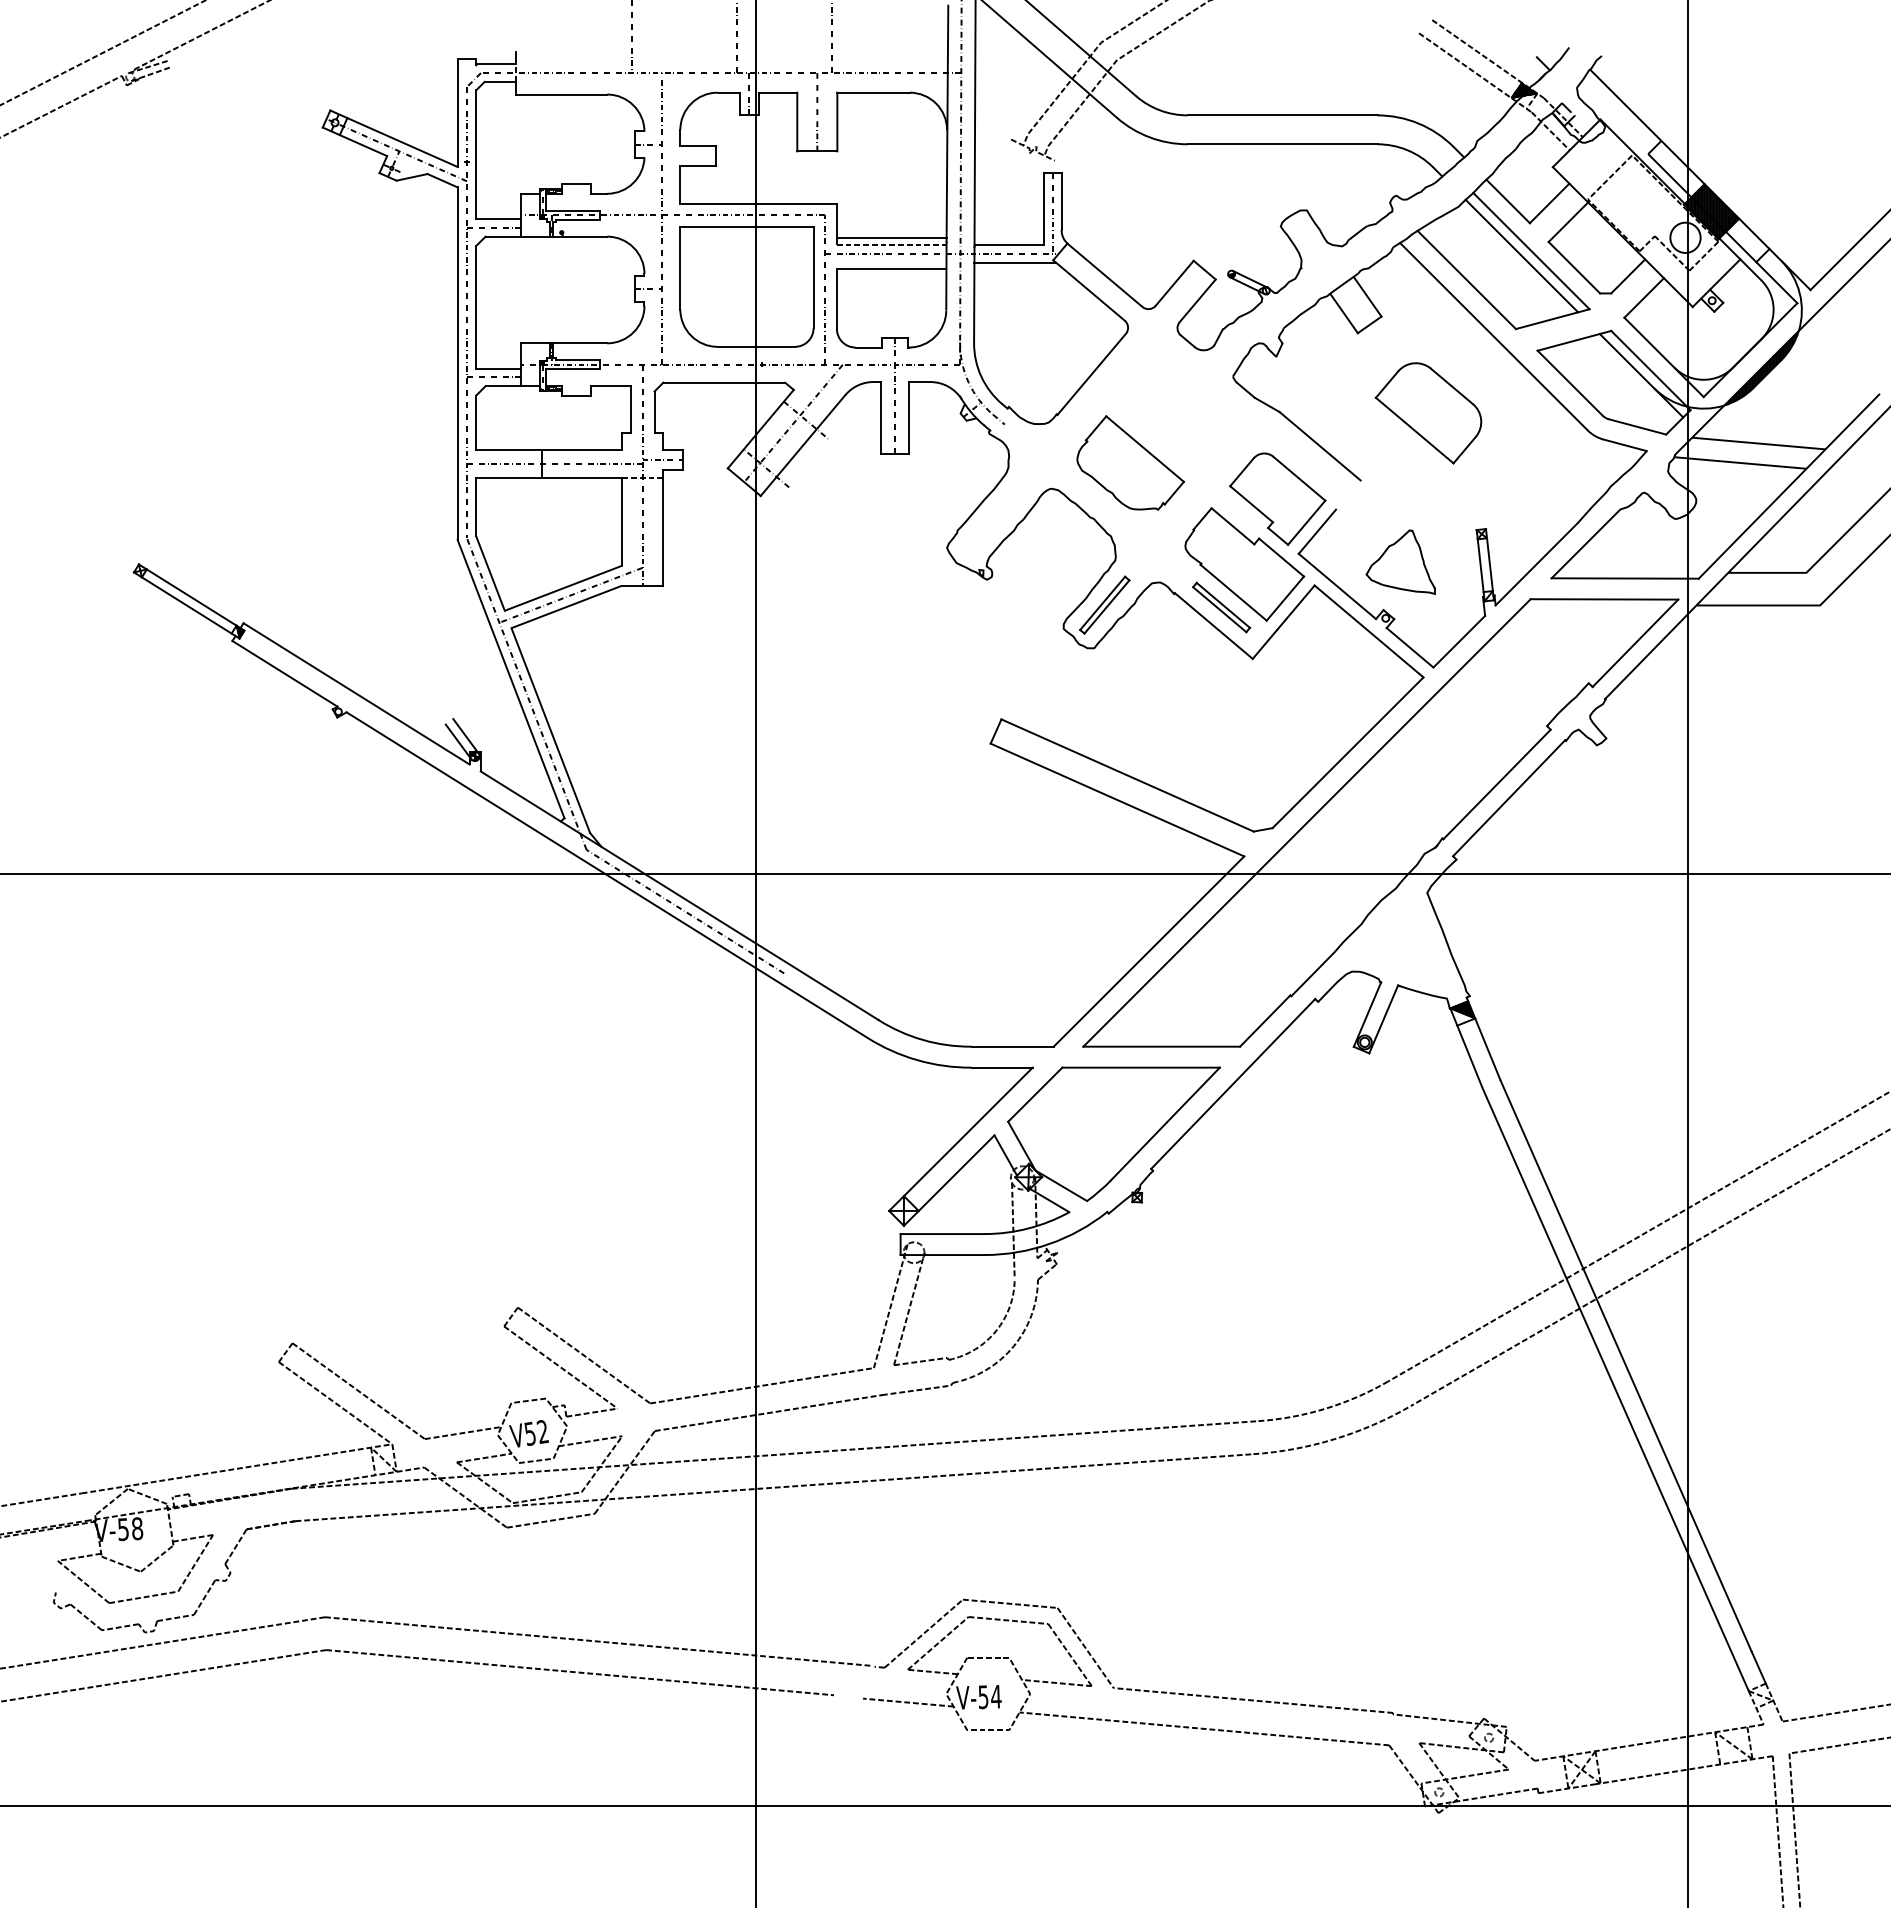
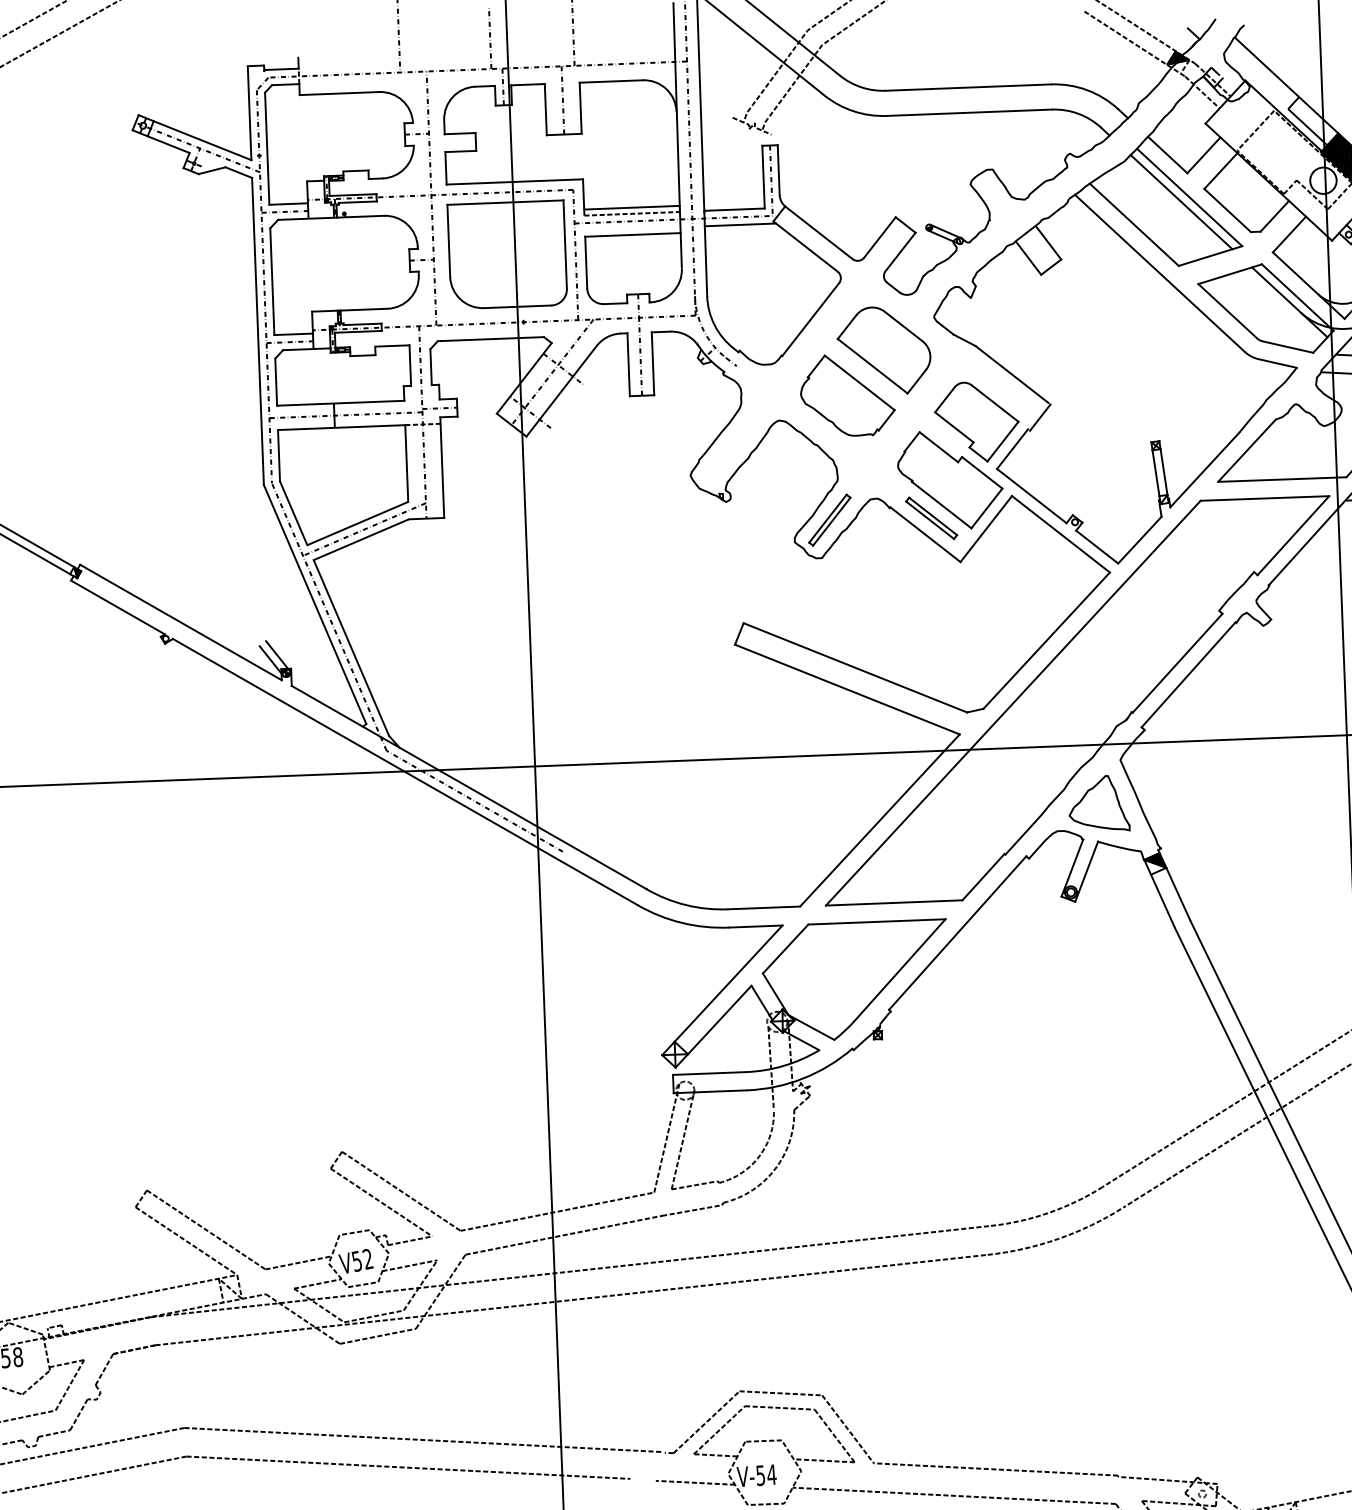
part: (1428, 413) -> (884, 350), moved
line: (1350, 496) -> (1040, 417), added
part: (1400, 561) -> (1098, 803), moved

